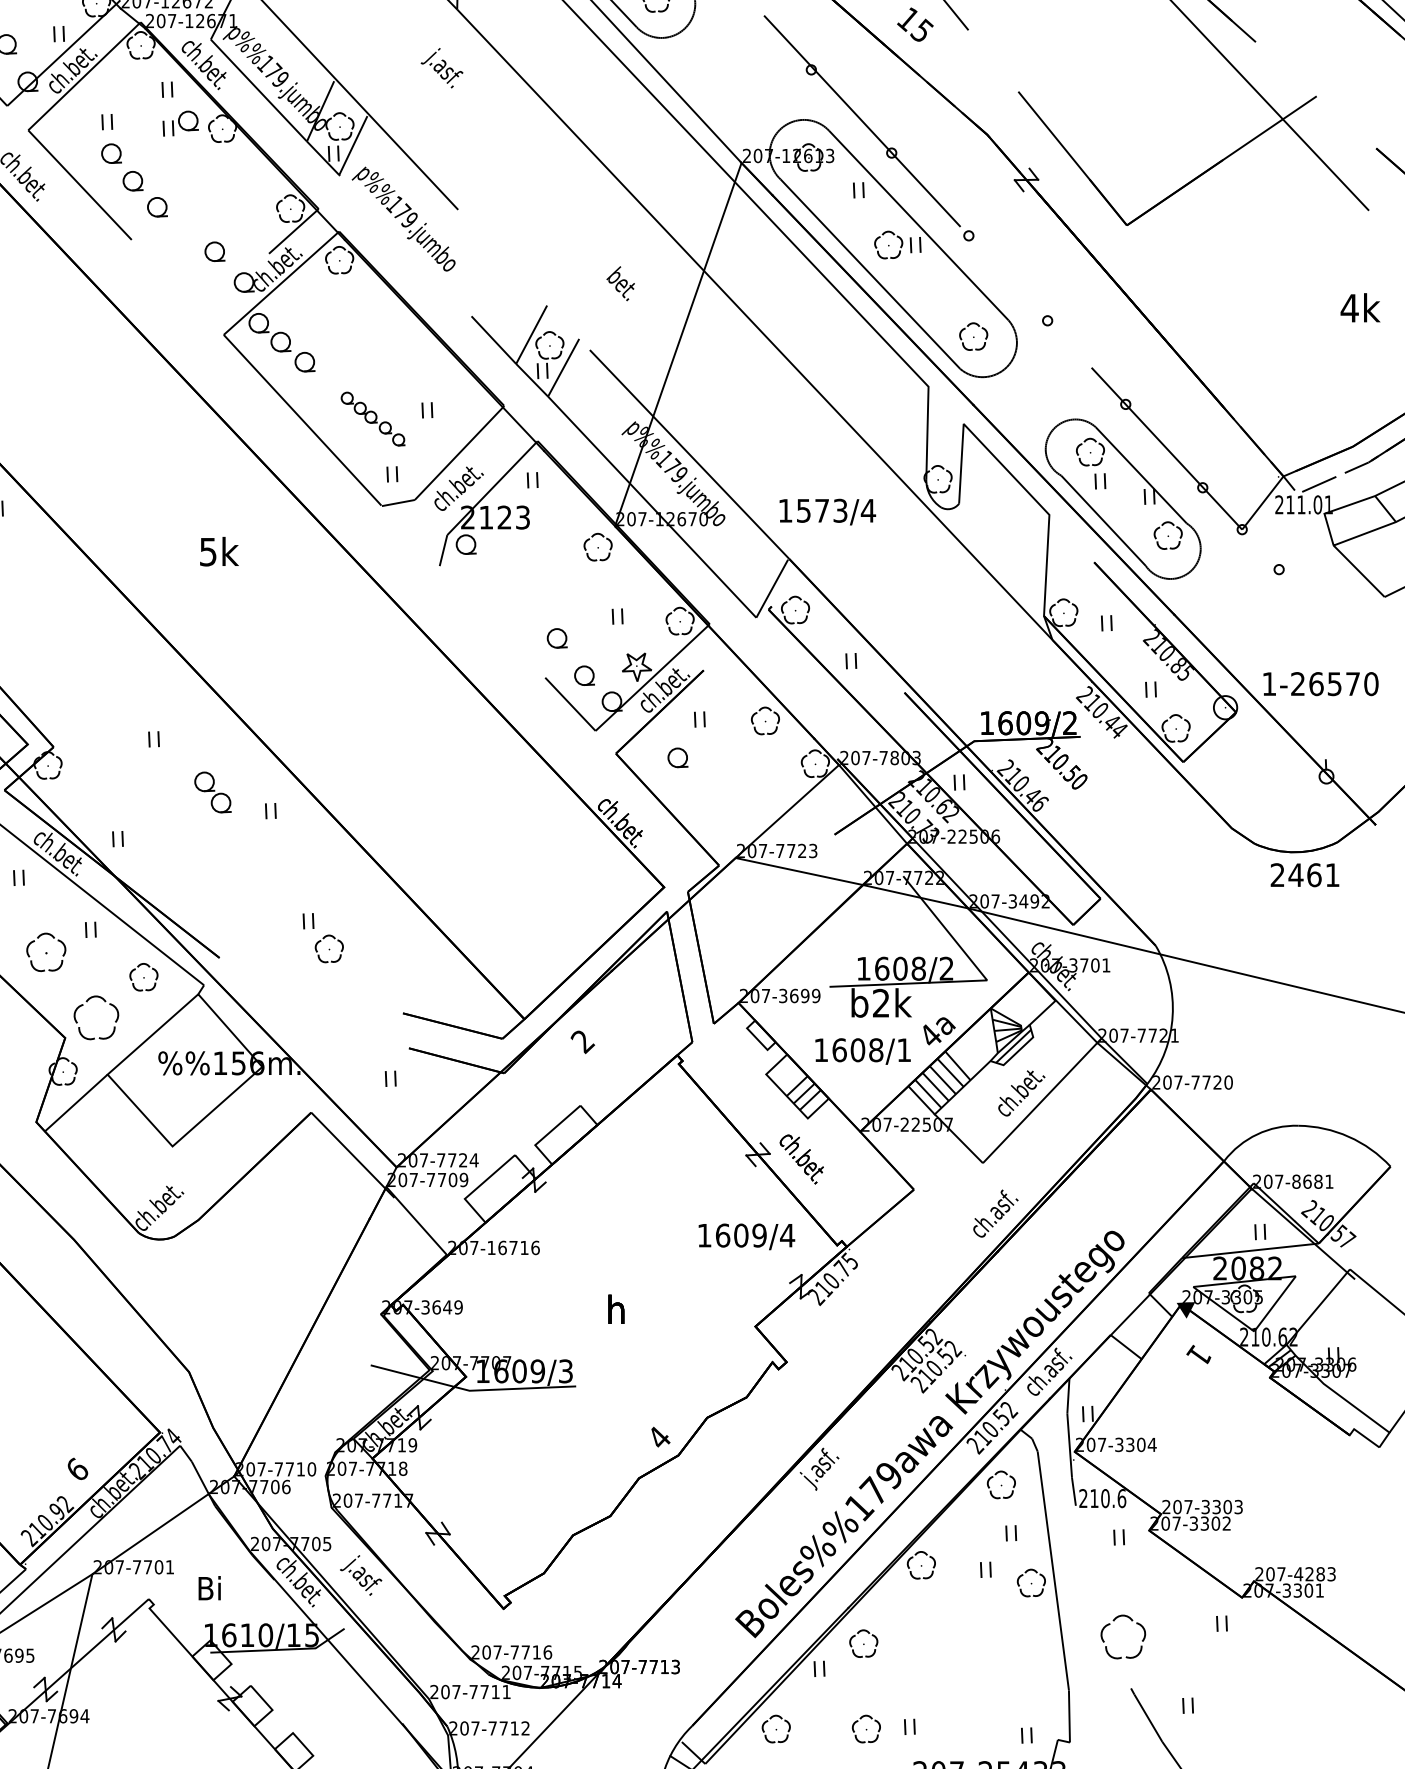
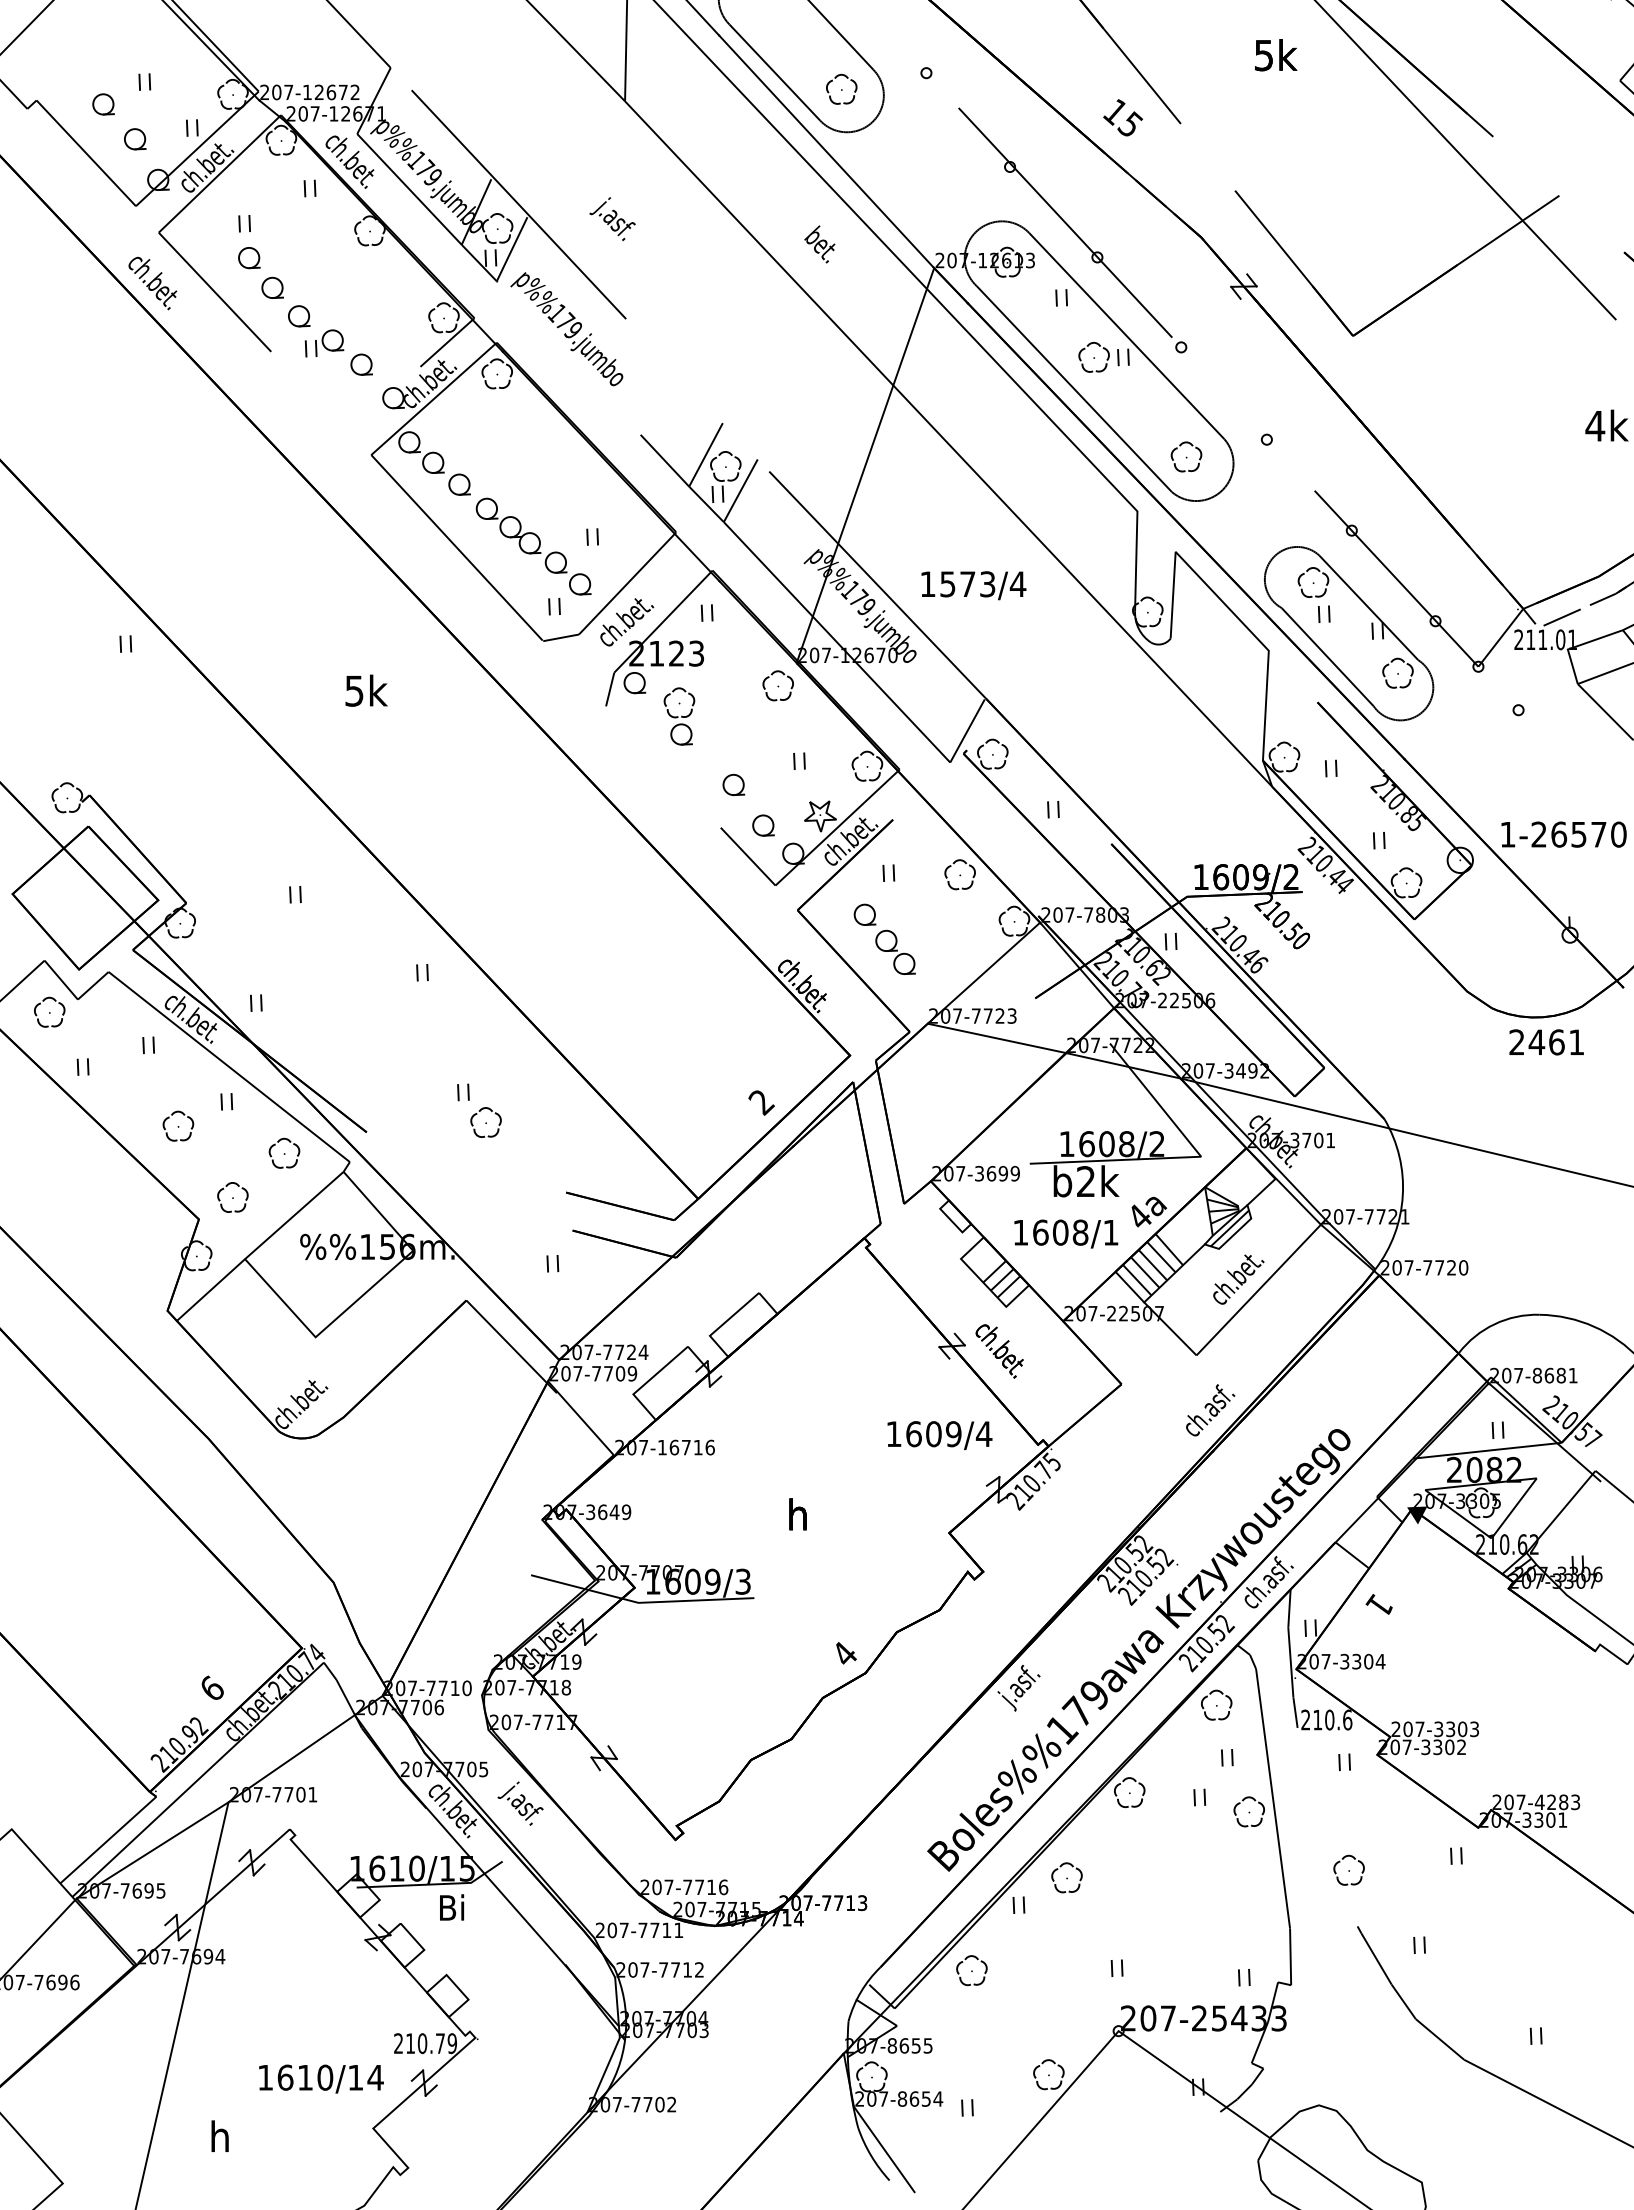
text: (441, 68) -> (612, 219), moved
part: (180, 123) -> (324, 343), moved
text: (620, 283) -> (819, 244), moved
part: (372, 419) -> (533, 546), size x1.67
text: (827, 511) -> (973, 585), moved
part: (507, 575) -> (679, 716), added
part: (212, 791) -> (895, 951), moved
part: (46, 951) -> (178, 1125), size x0.71
part: (96, 1017) -> (232, 1197), size x0.62
text: (582, 1041) -> (761, 1102), moved
text: (1198, 1354) -> (1378, 1604), moved
text: (210, 1588) -> (452, 1907), moved
part: (1122, 1636) -> (1348, 1869), size x0.62
part: (866, 1728) -> (1069, 1970), removed

